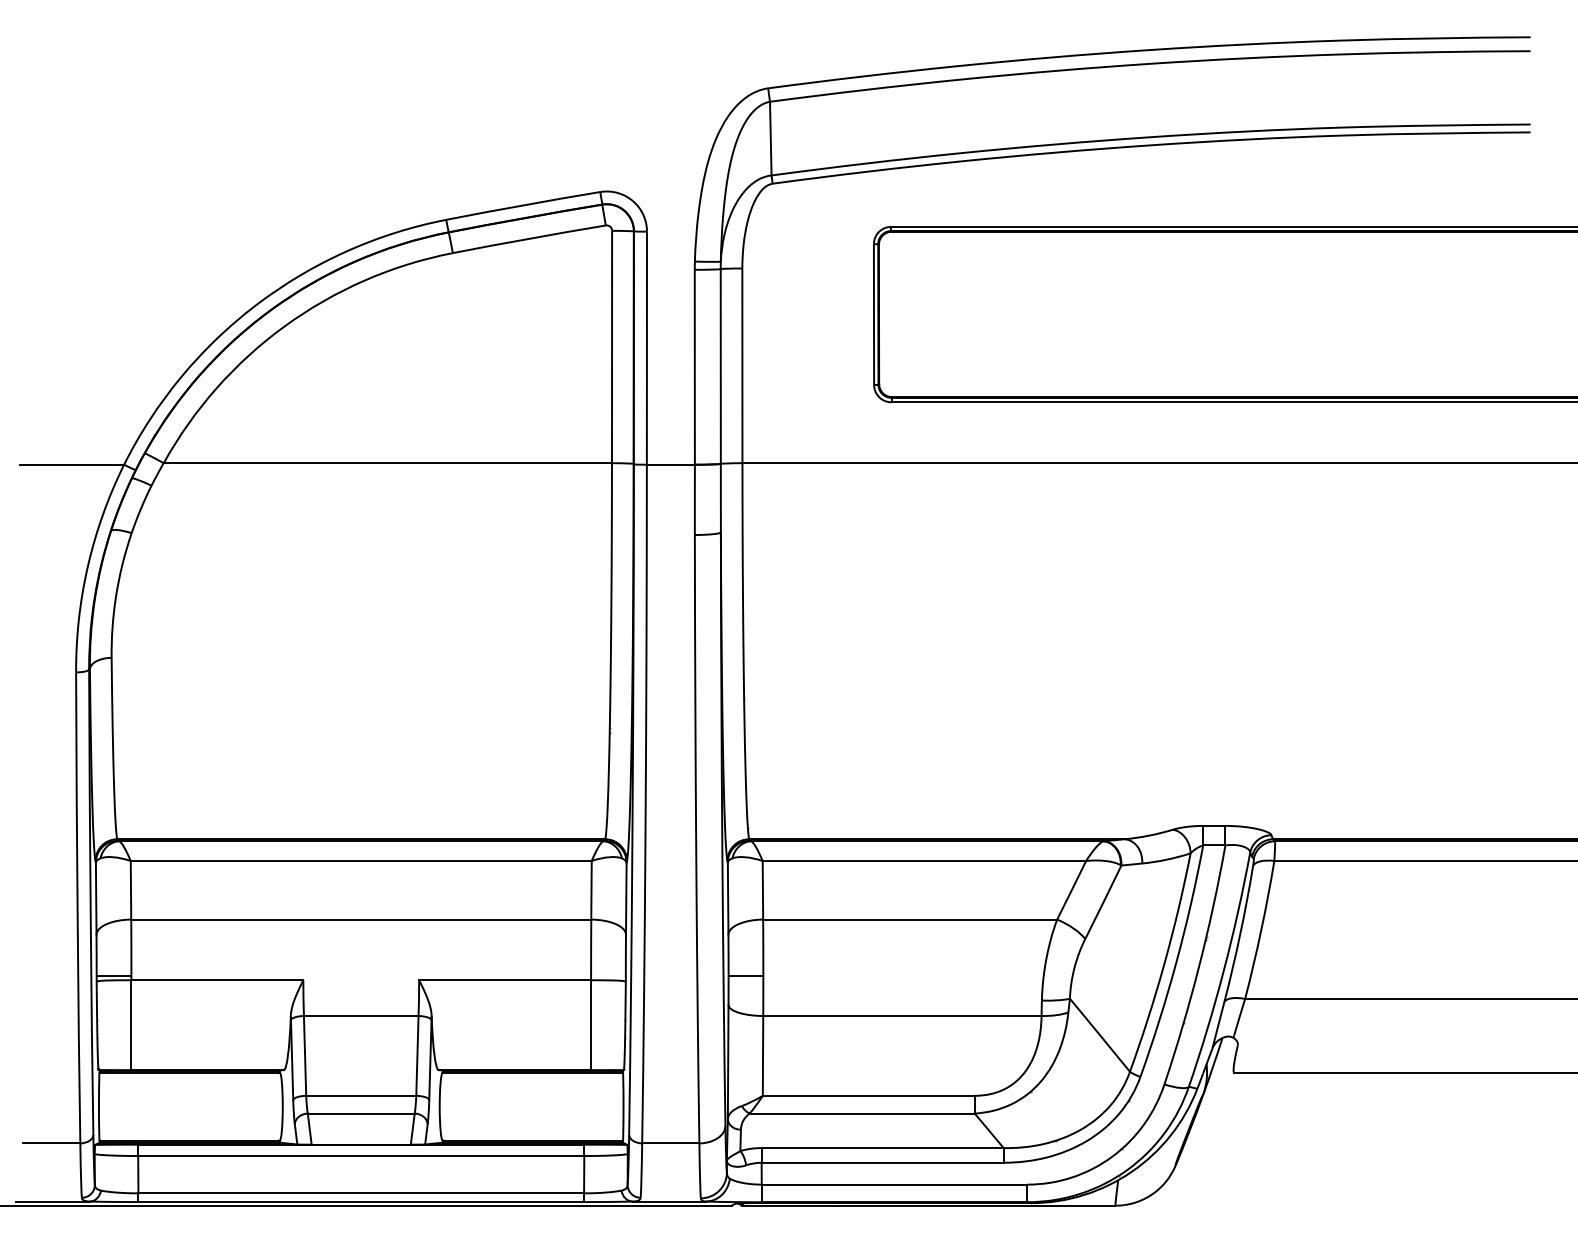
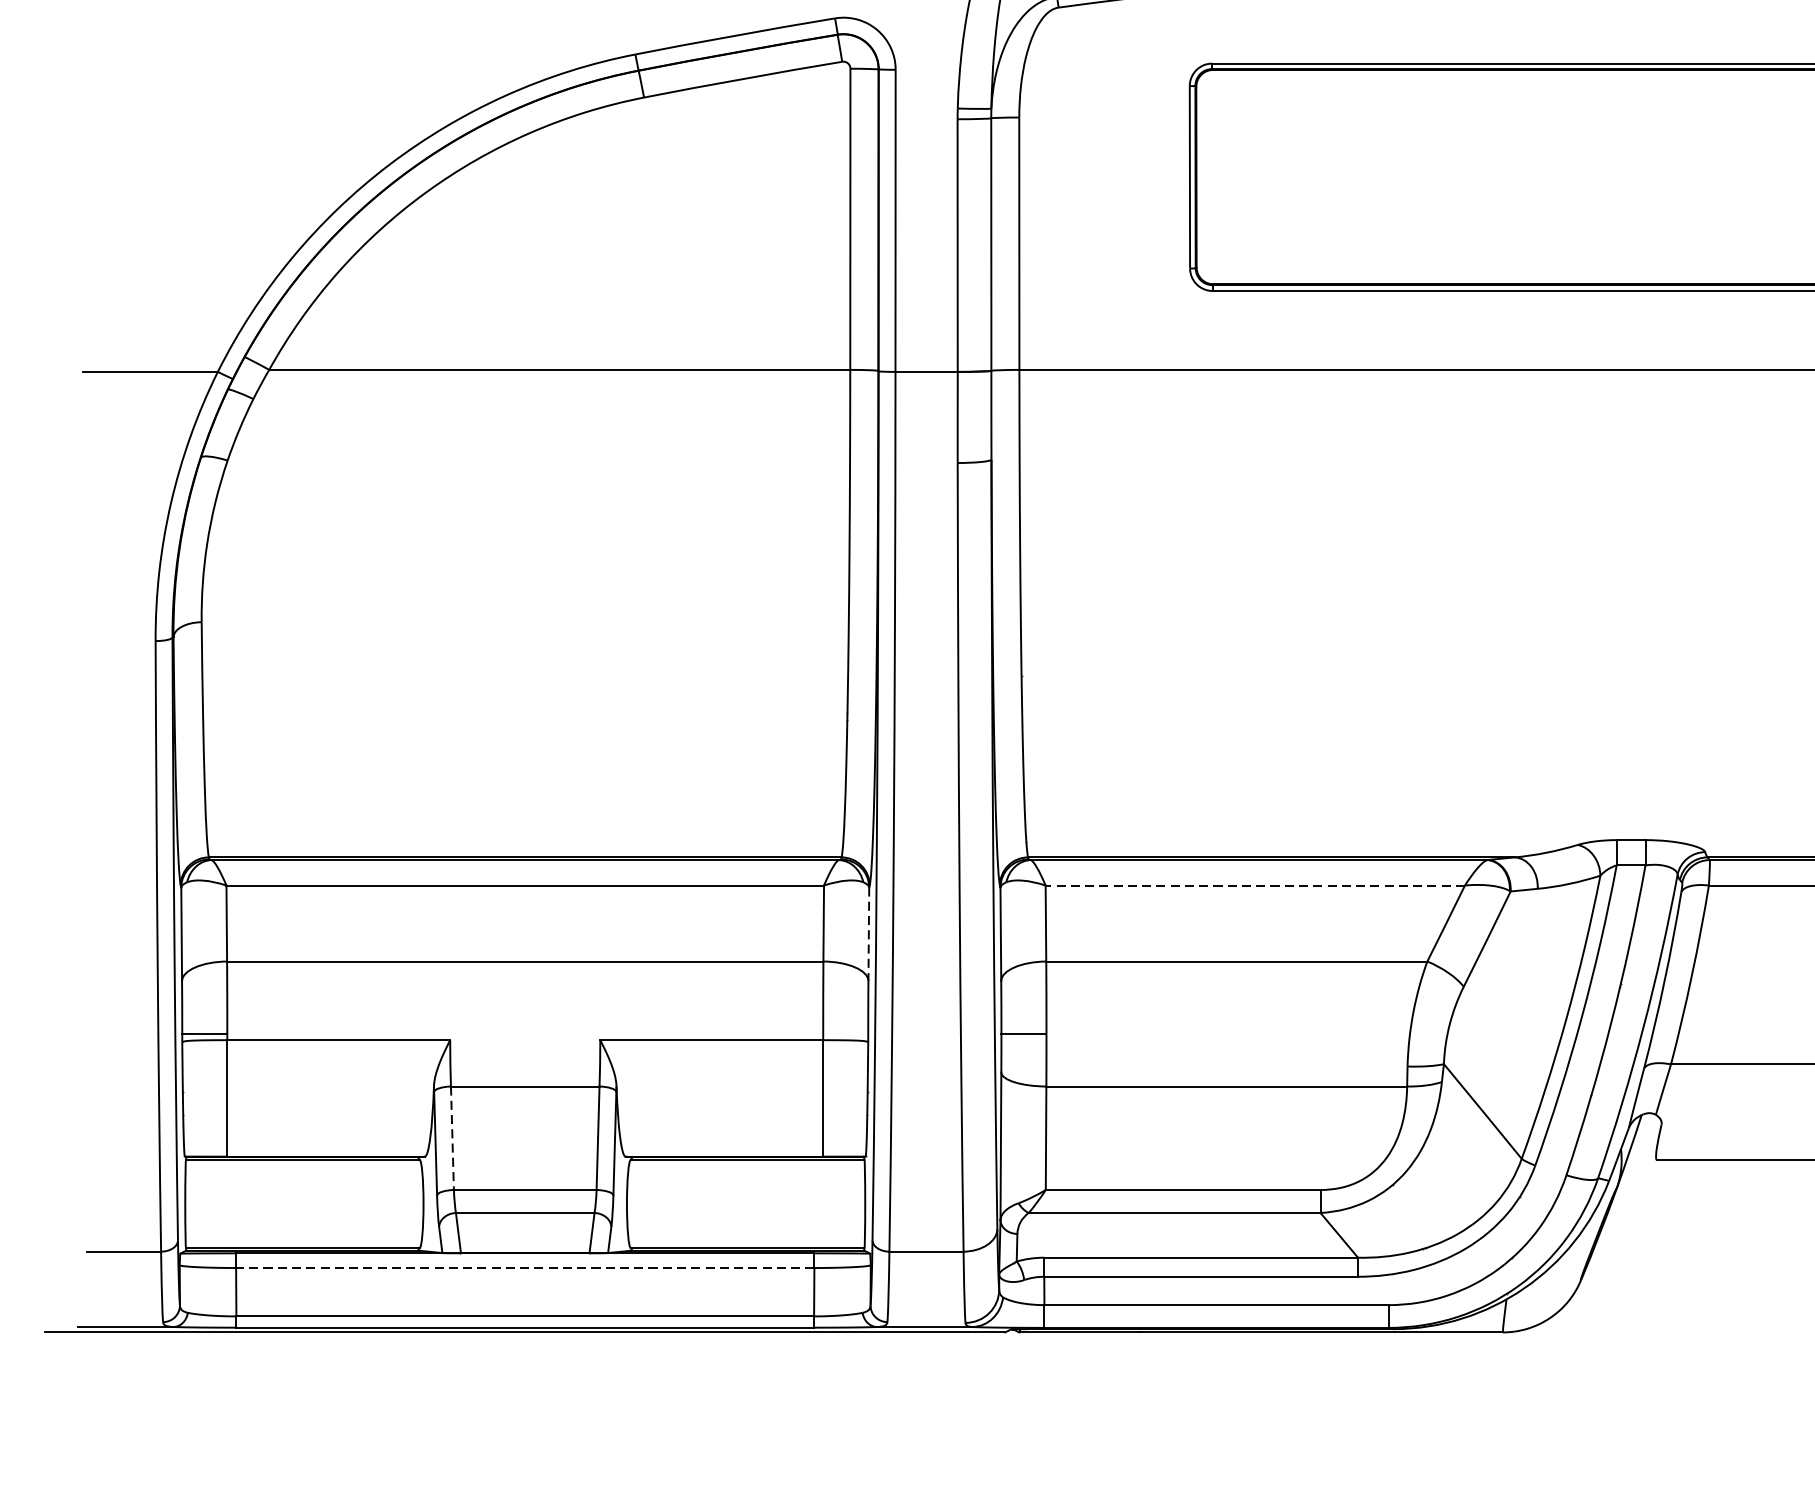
line: (924, 860) -> (1255, 884), solid -> dashed
line: (626, 899) -> (869, 935), solid -> dashed
line: (305, 1055) -> (452, 1137), solid -> dashed
line: (360, 1156) -> (524, 1268), solid -> dashed

